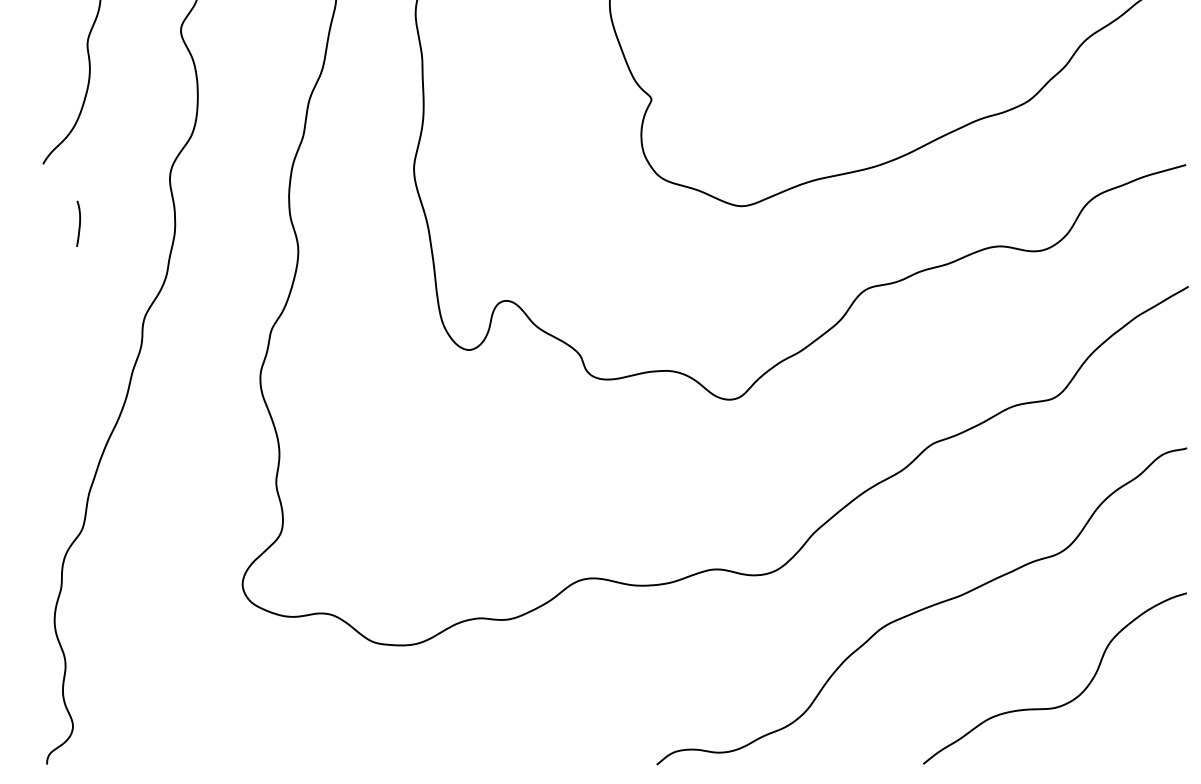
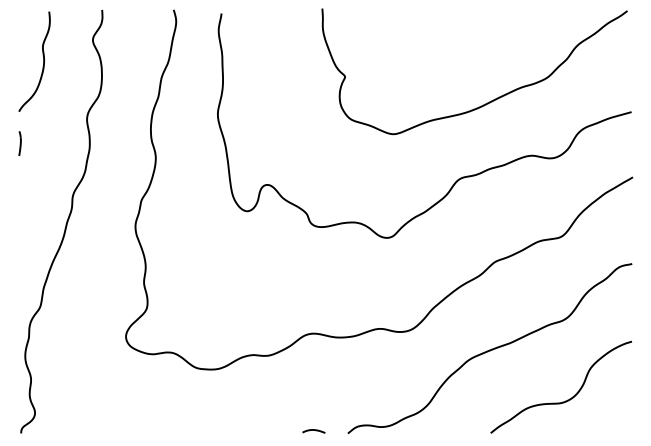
line: (77, 223) -> (19, 143), moved
curve: (592, 759) -> (313, 430), added

